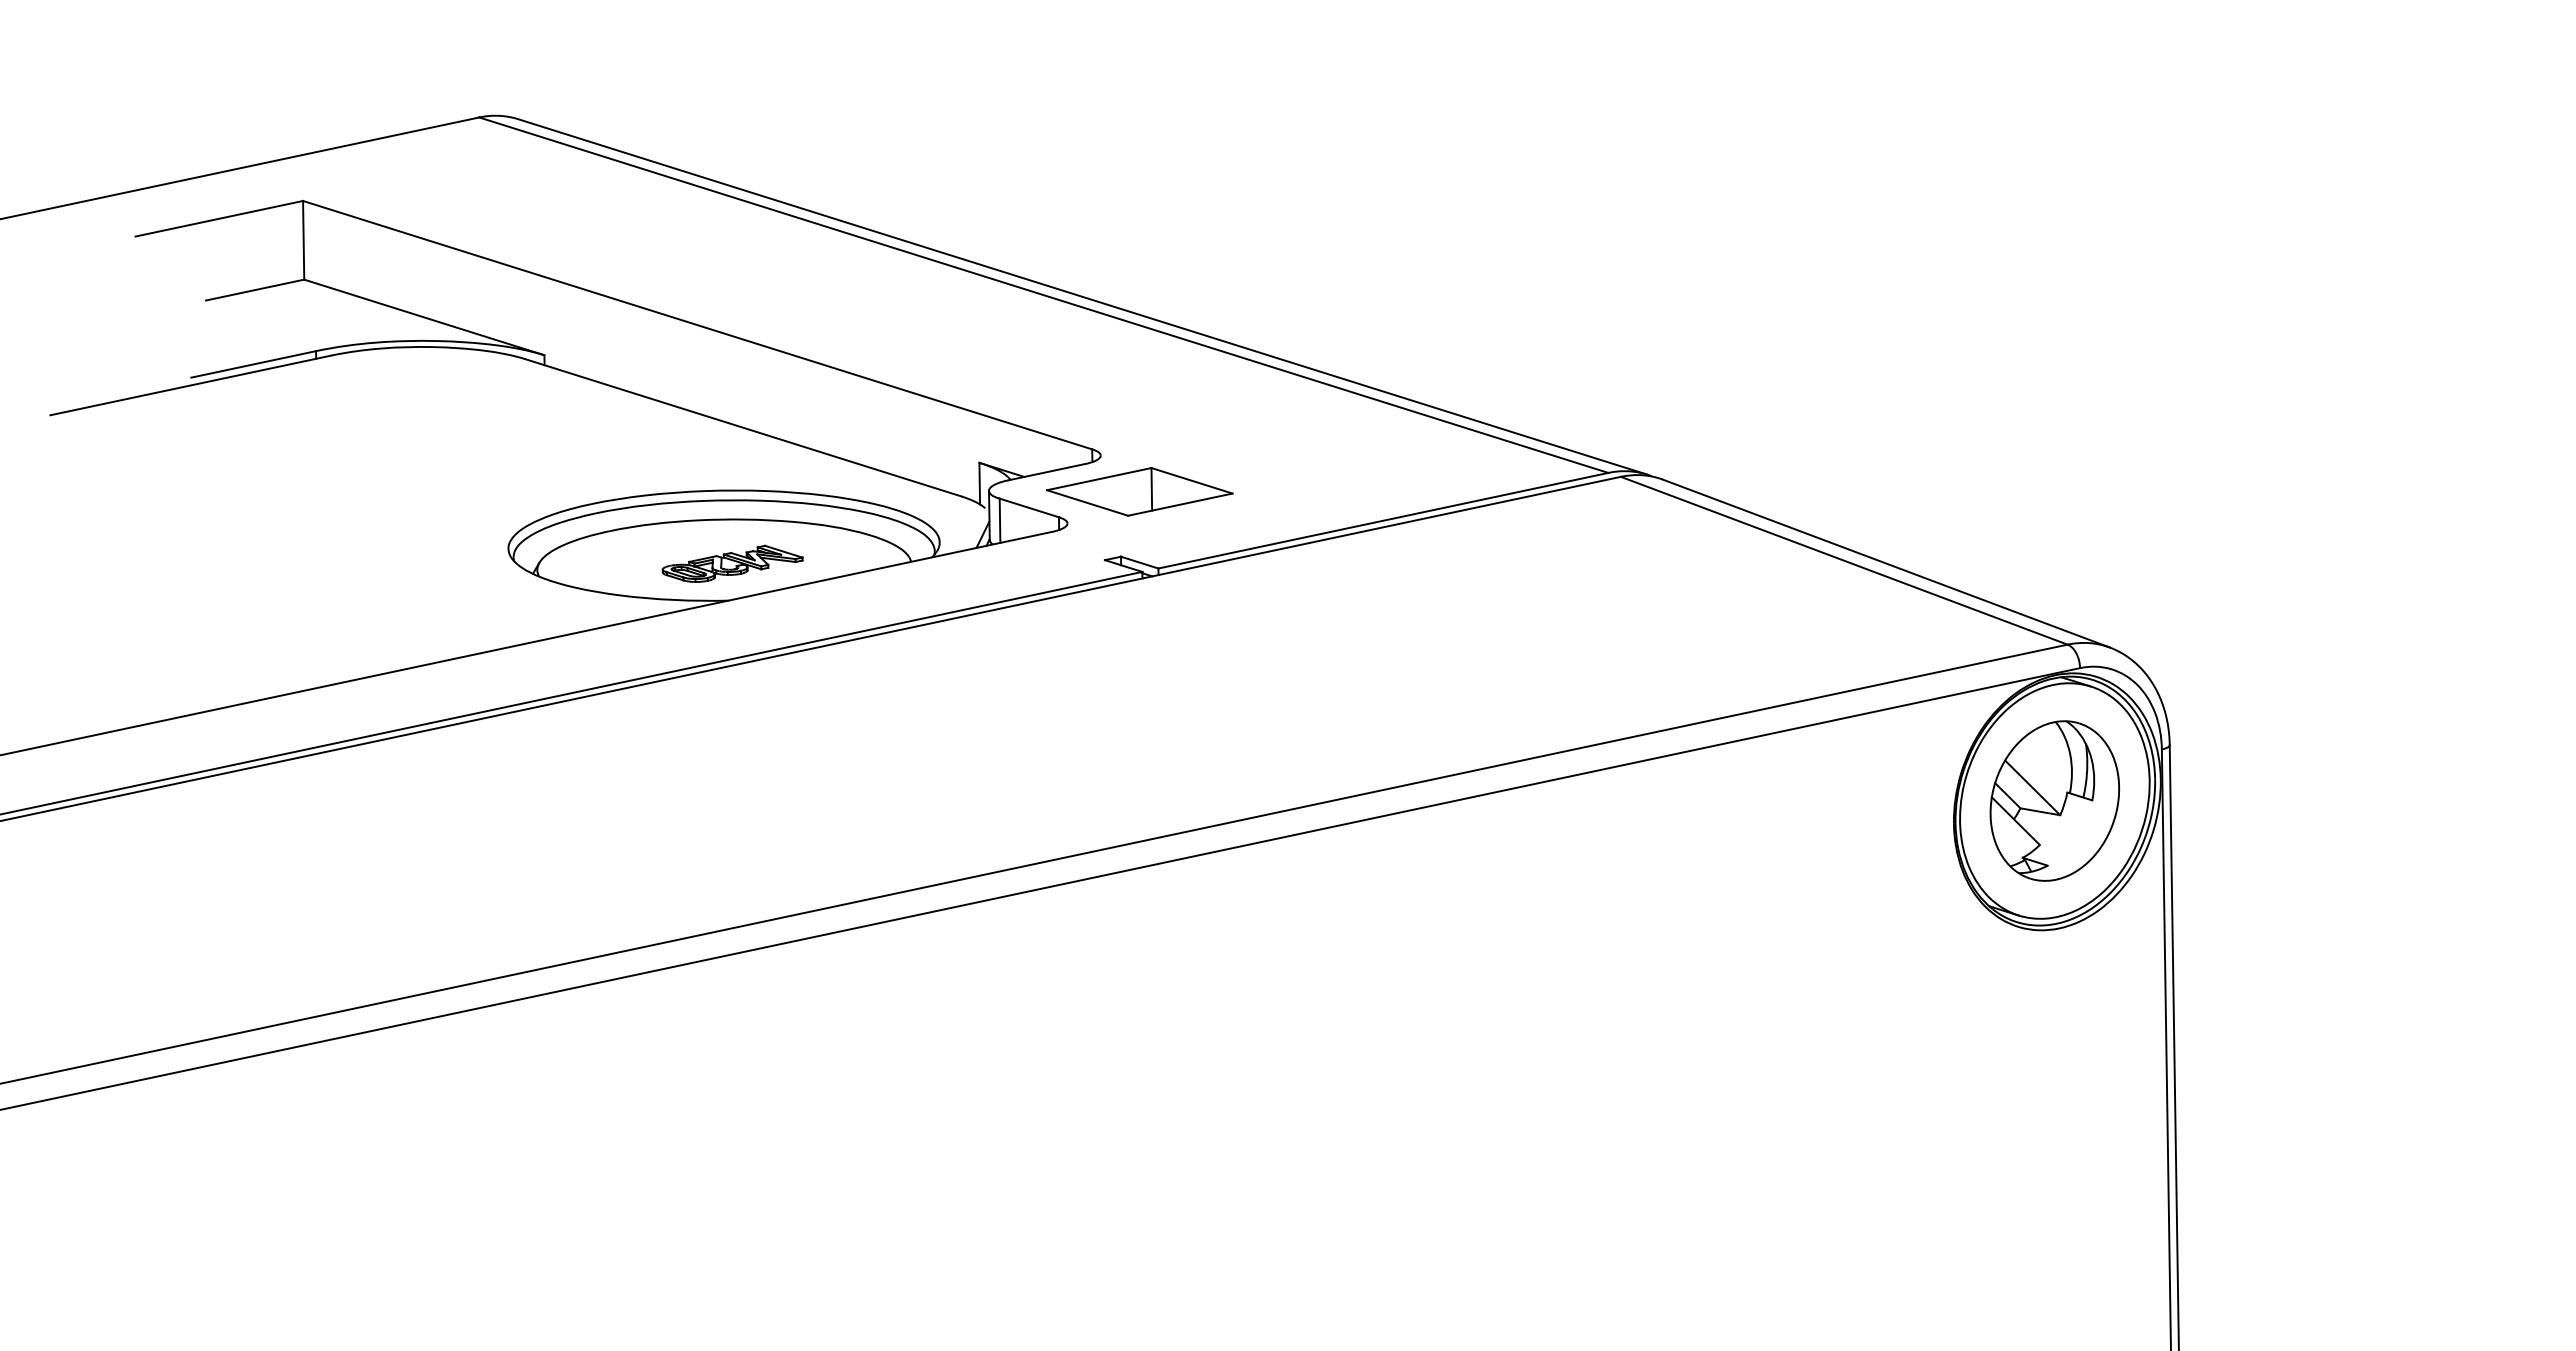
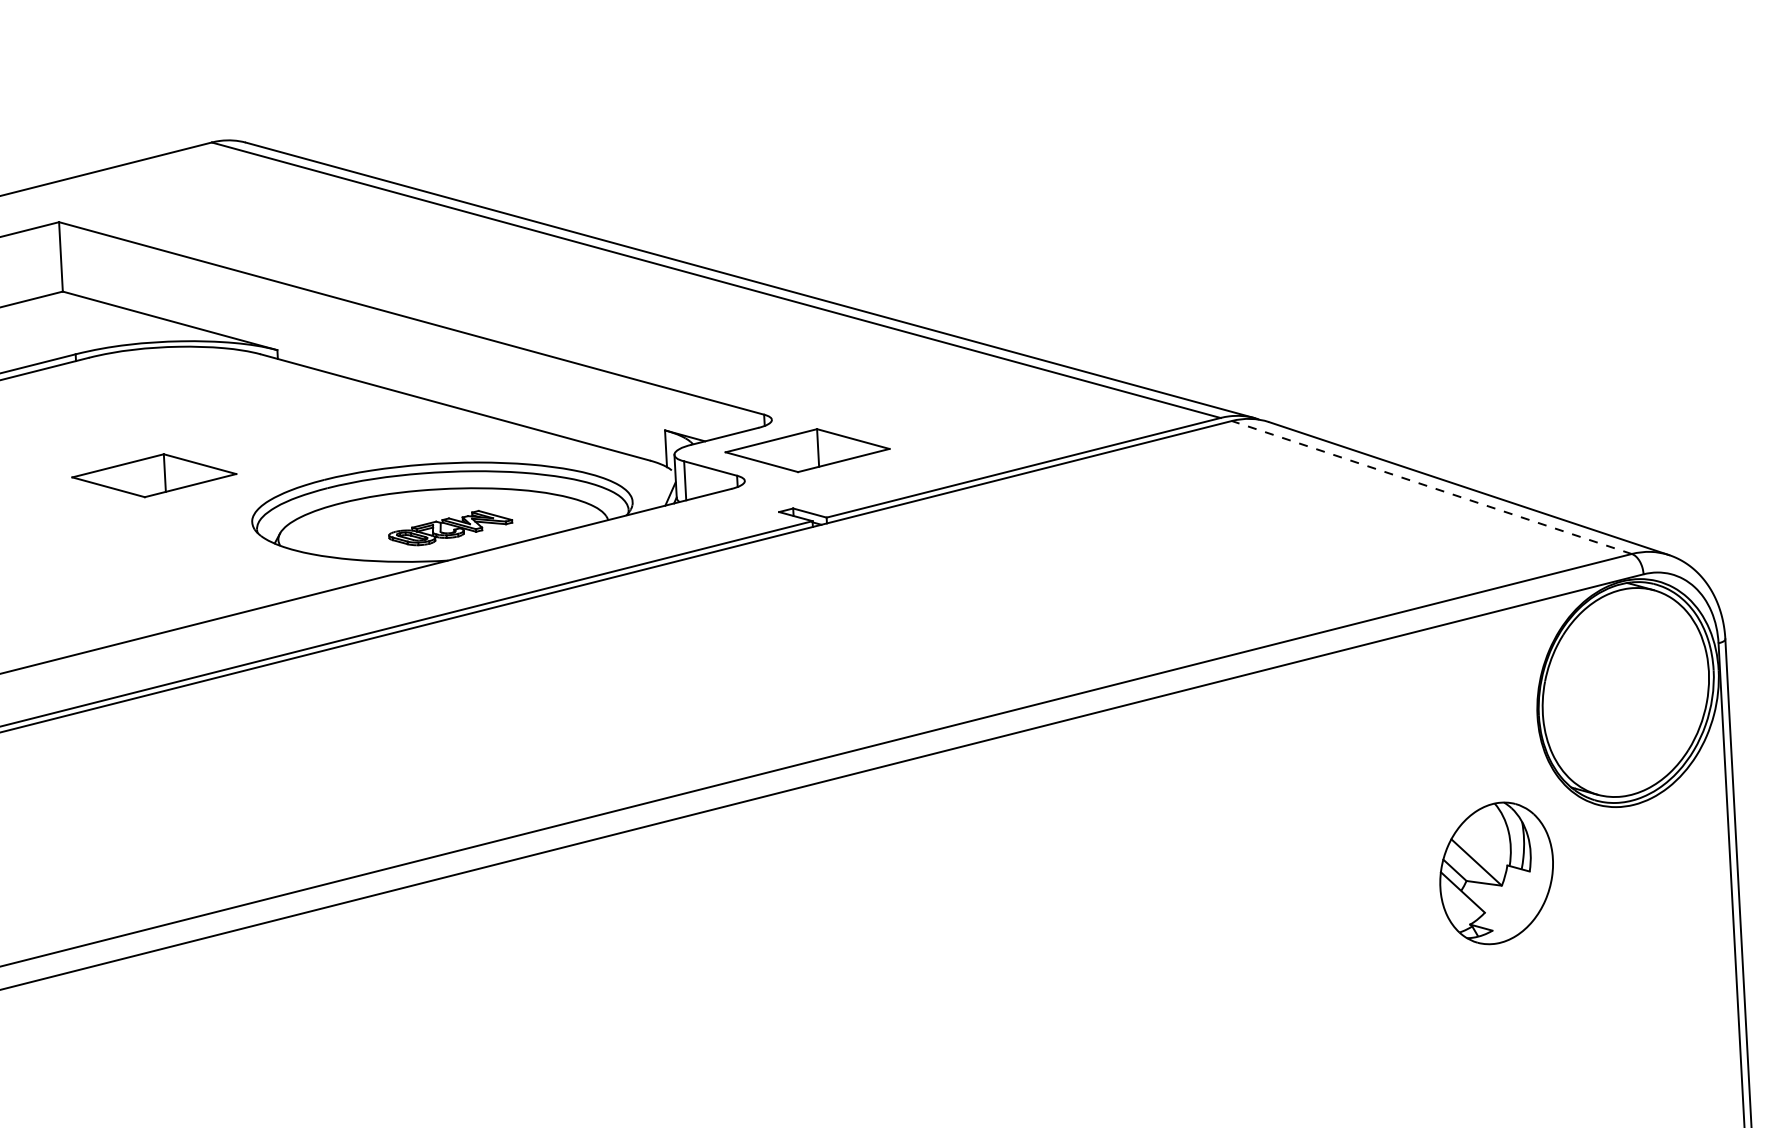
part: (399, 491) -> (154, 475), added
line: (1844, 560) -> (1431, 487), solid -> dashed
part: (2054, 800) -> (1496, 872), moved

